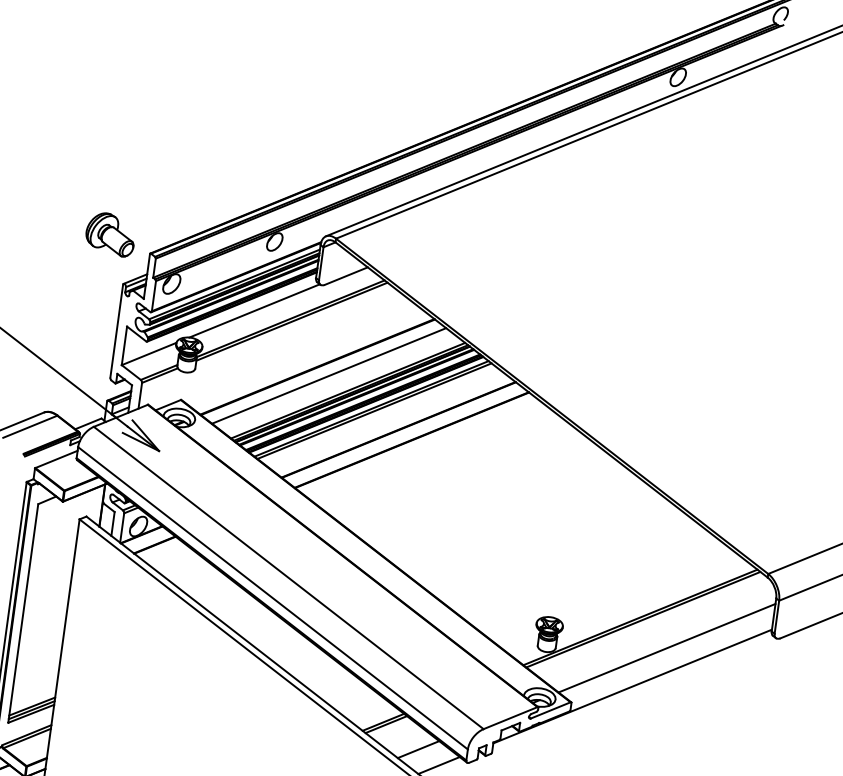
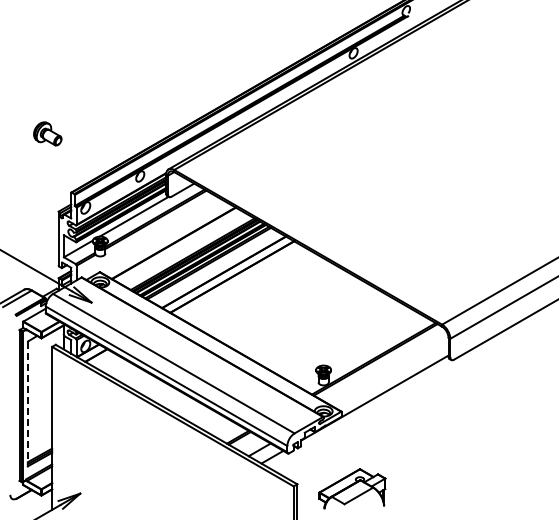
part: (110, 233) -> (47, 133), moved
line: (328, 375) -> (180, 247), removed
line: (22, 614) -> (27, 404), solid -> dashed
line: (666, 647) -> (390, 373), removed

